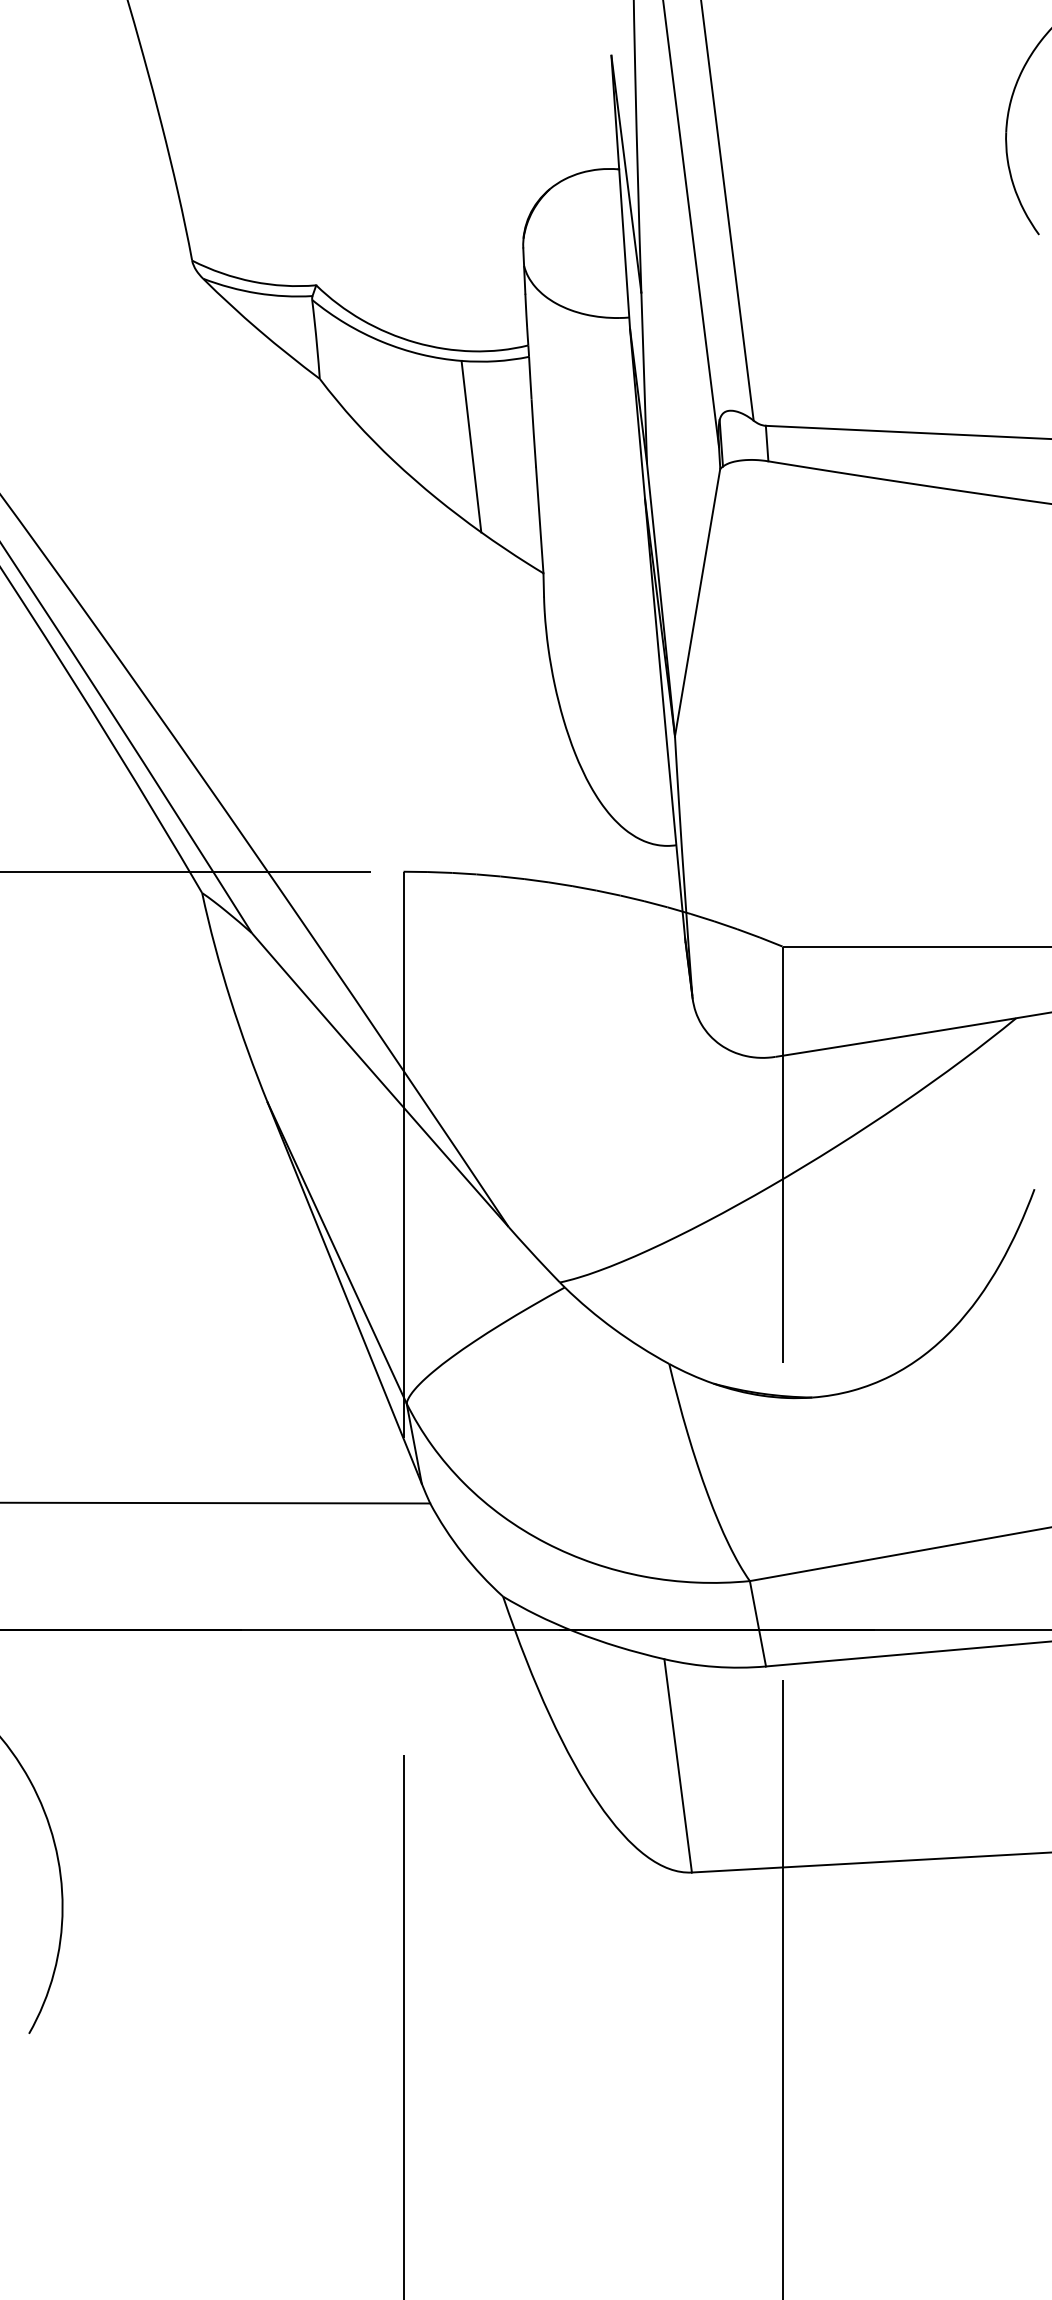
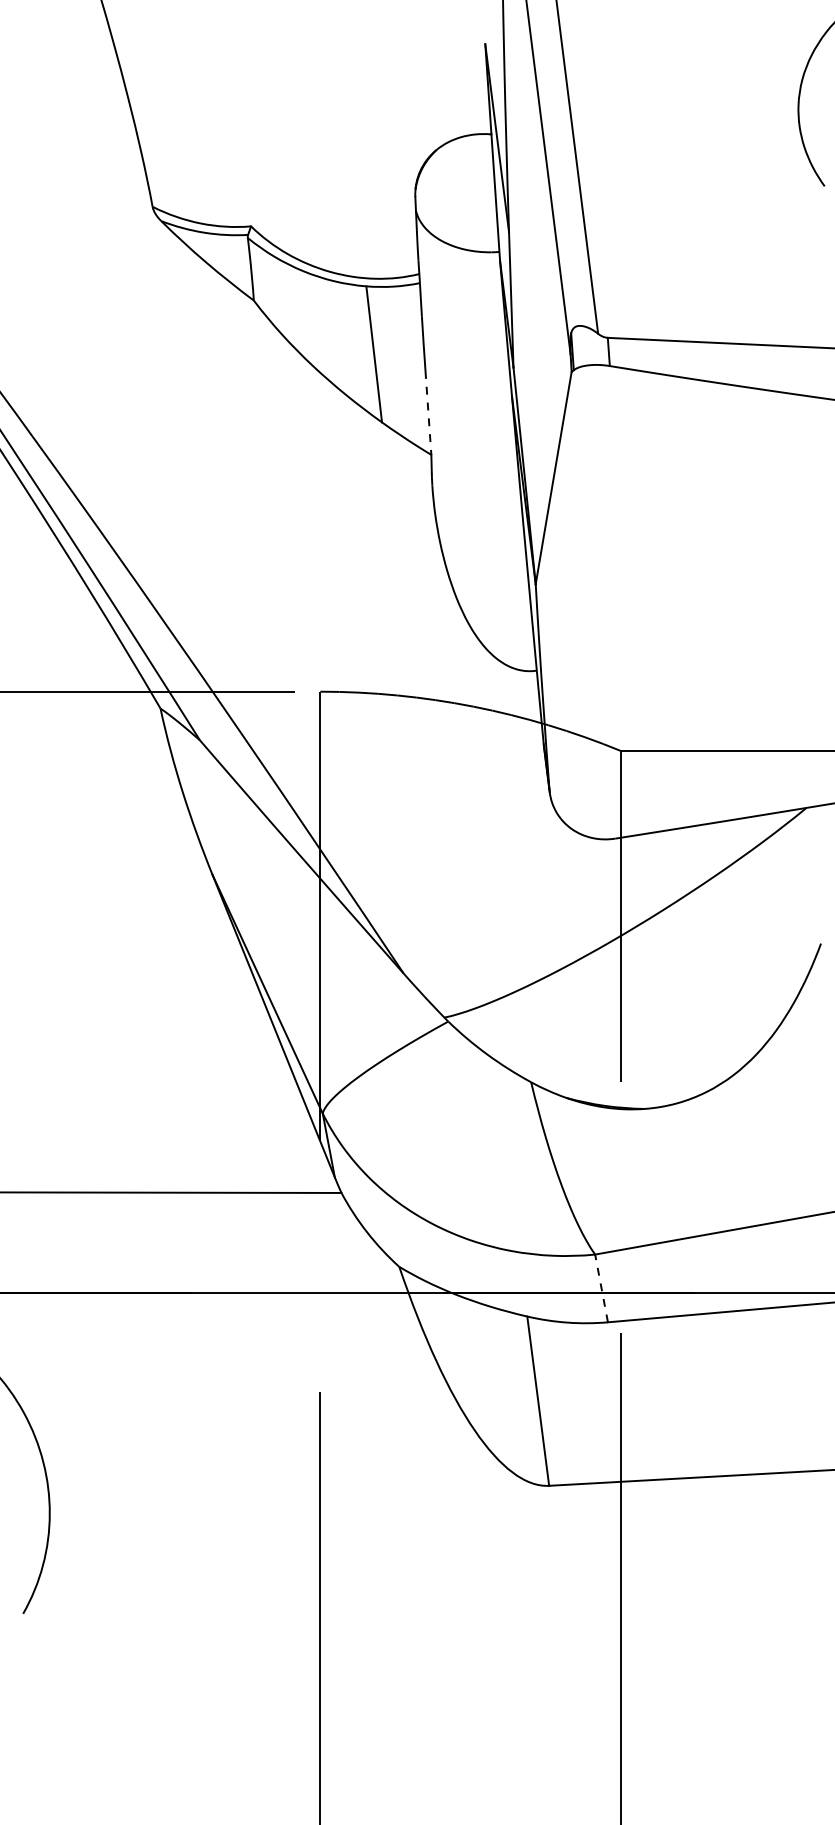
line: (539, 520) -> (428, 412), solid -> dashed
line: (757, 1623) -> (601, 1288), solid -> dashed

